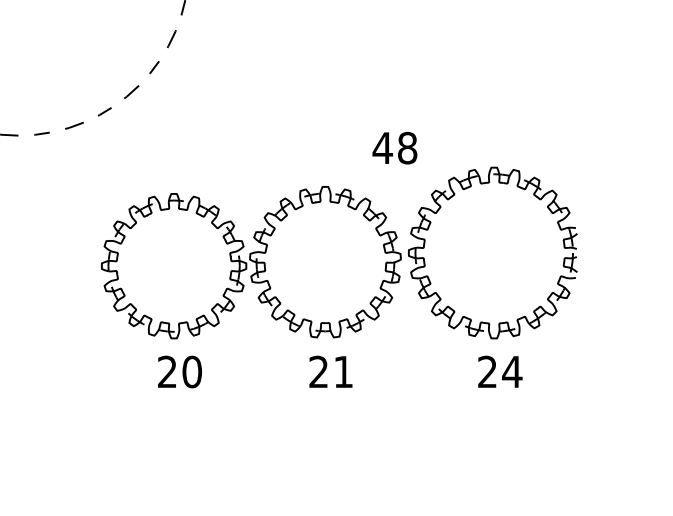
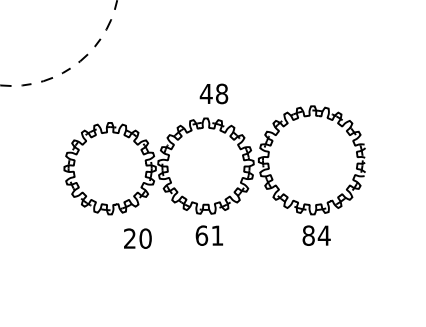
text: (394, 147) -> (213, 93), moved
text: (179, 371) -> (137, 238), moved
text: (318, 371) -> (201, 235), 21 -> 61
text: (487, 371) -> (308, 235), 24 -> 84

